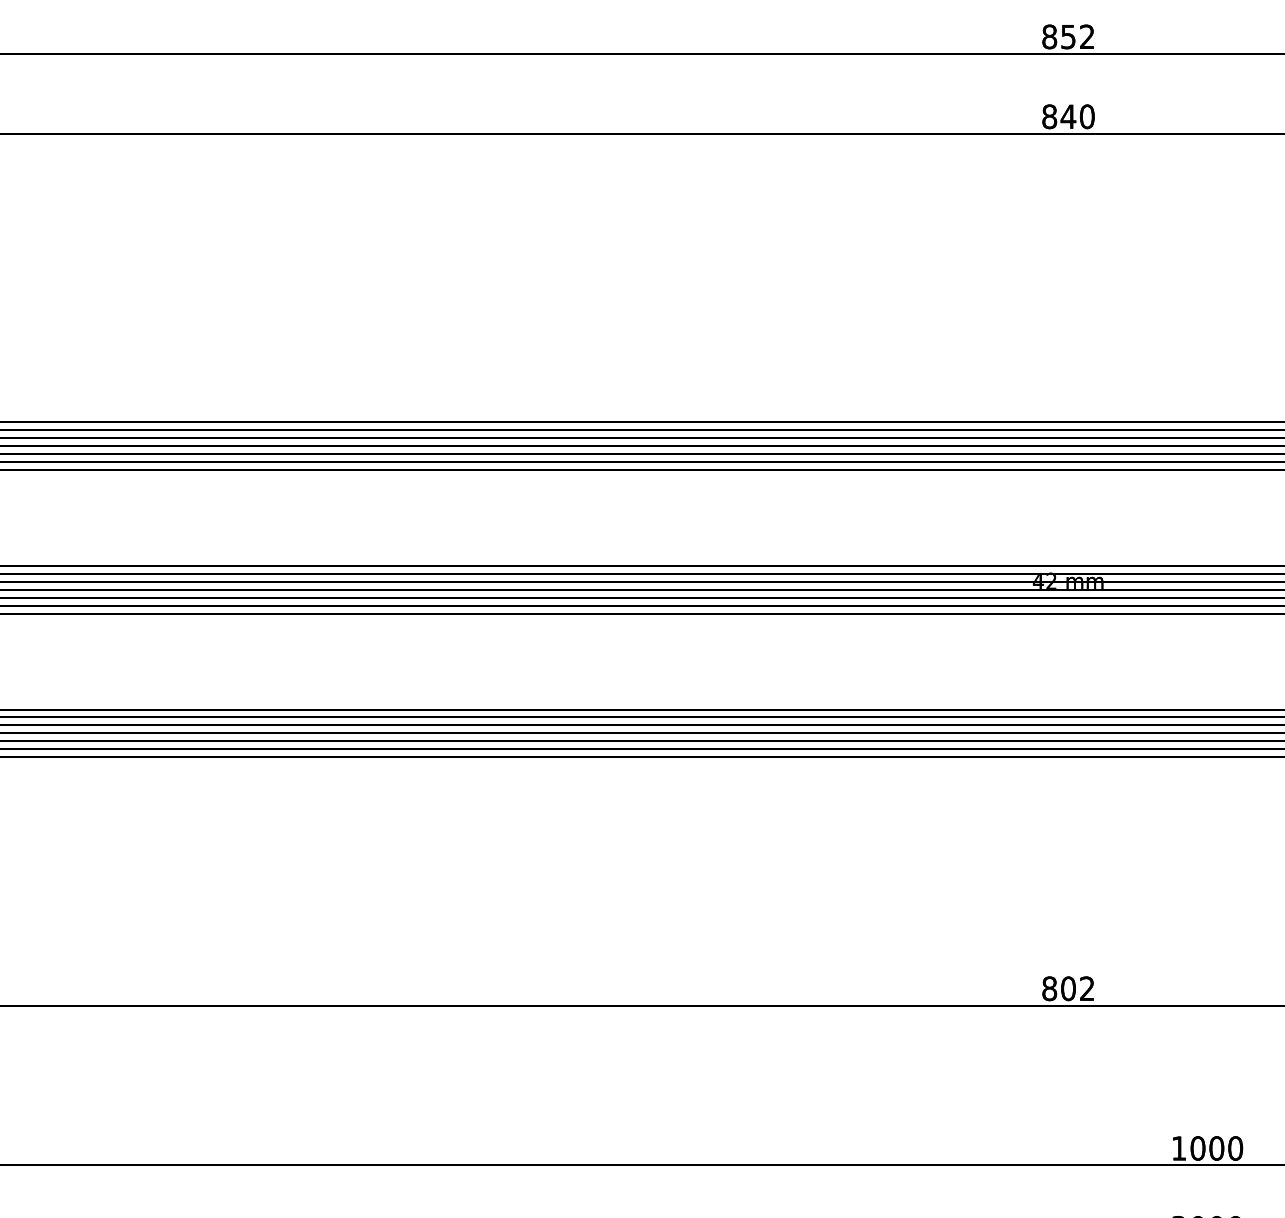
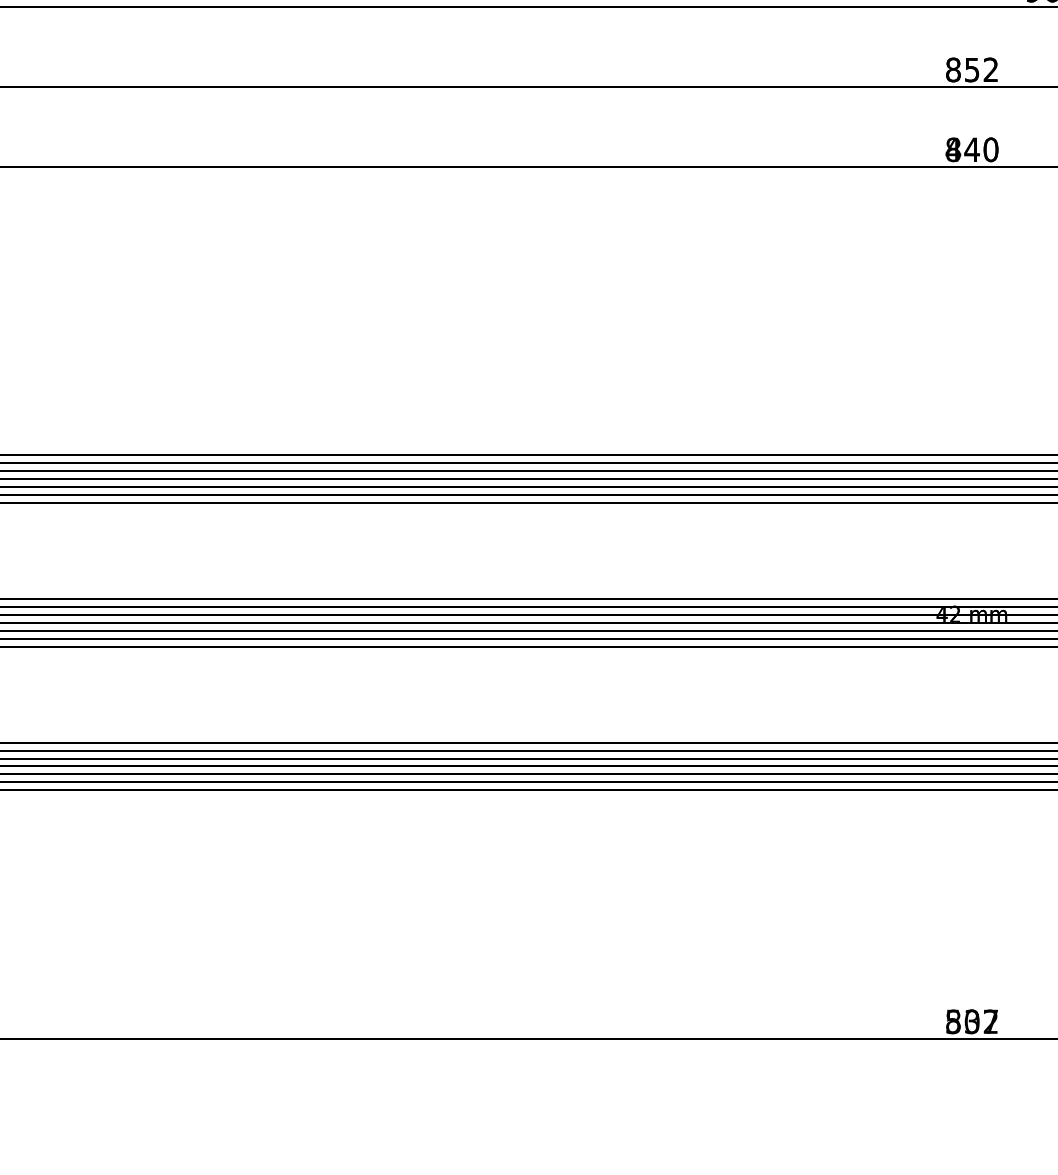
text: (1049, 116) -> (953, 149), 840 -> 440
text: (1068, 988) -> (972, 1021), 802 -> 537

